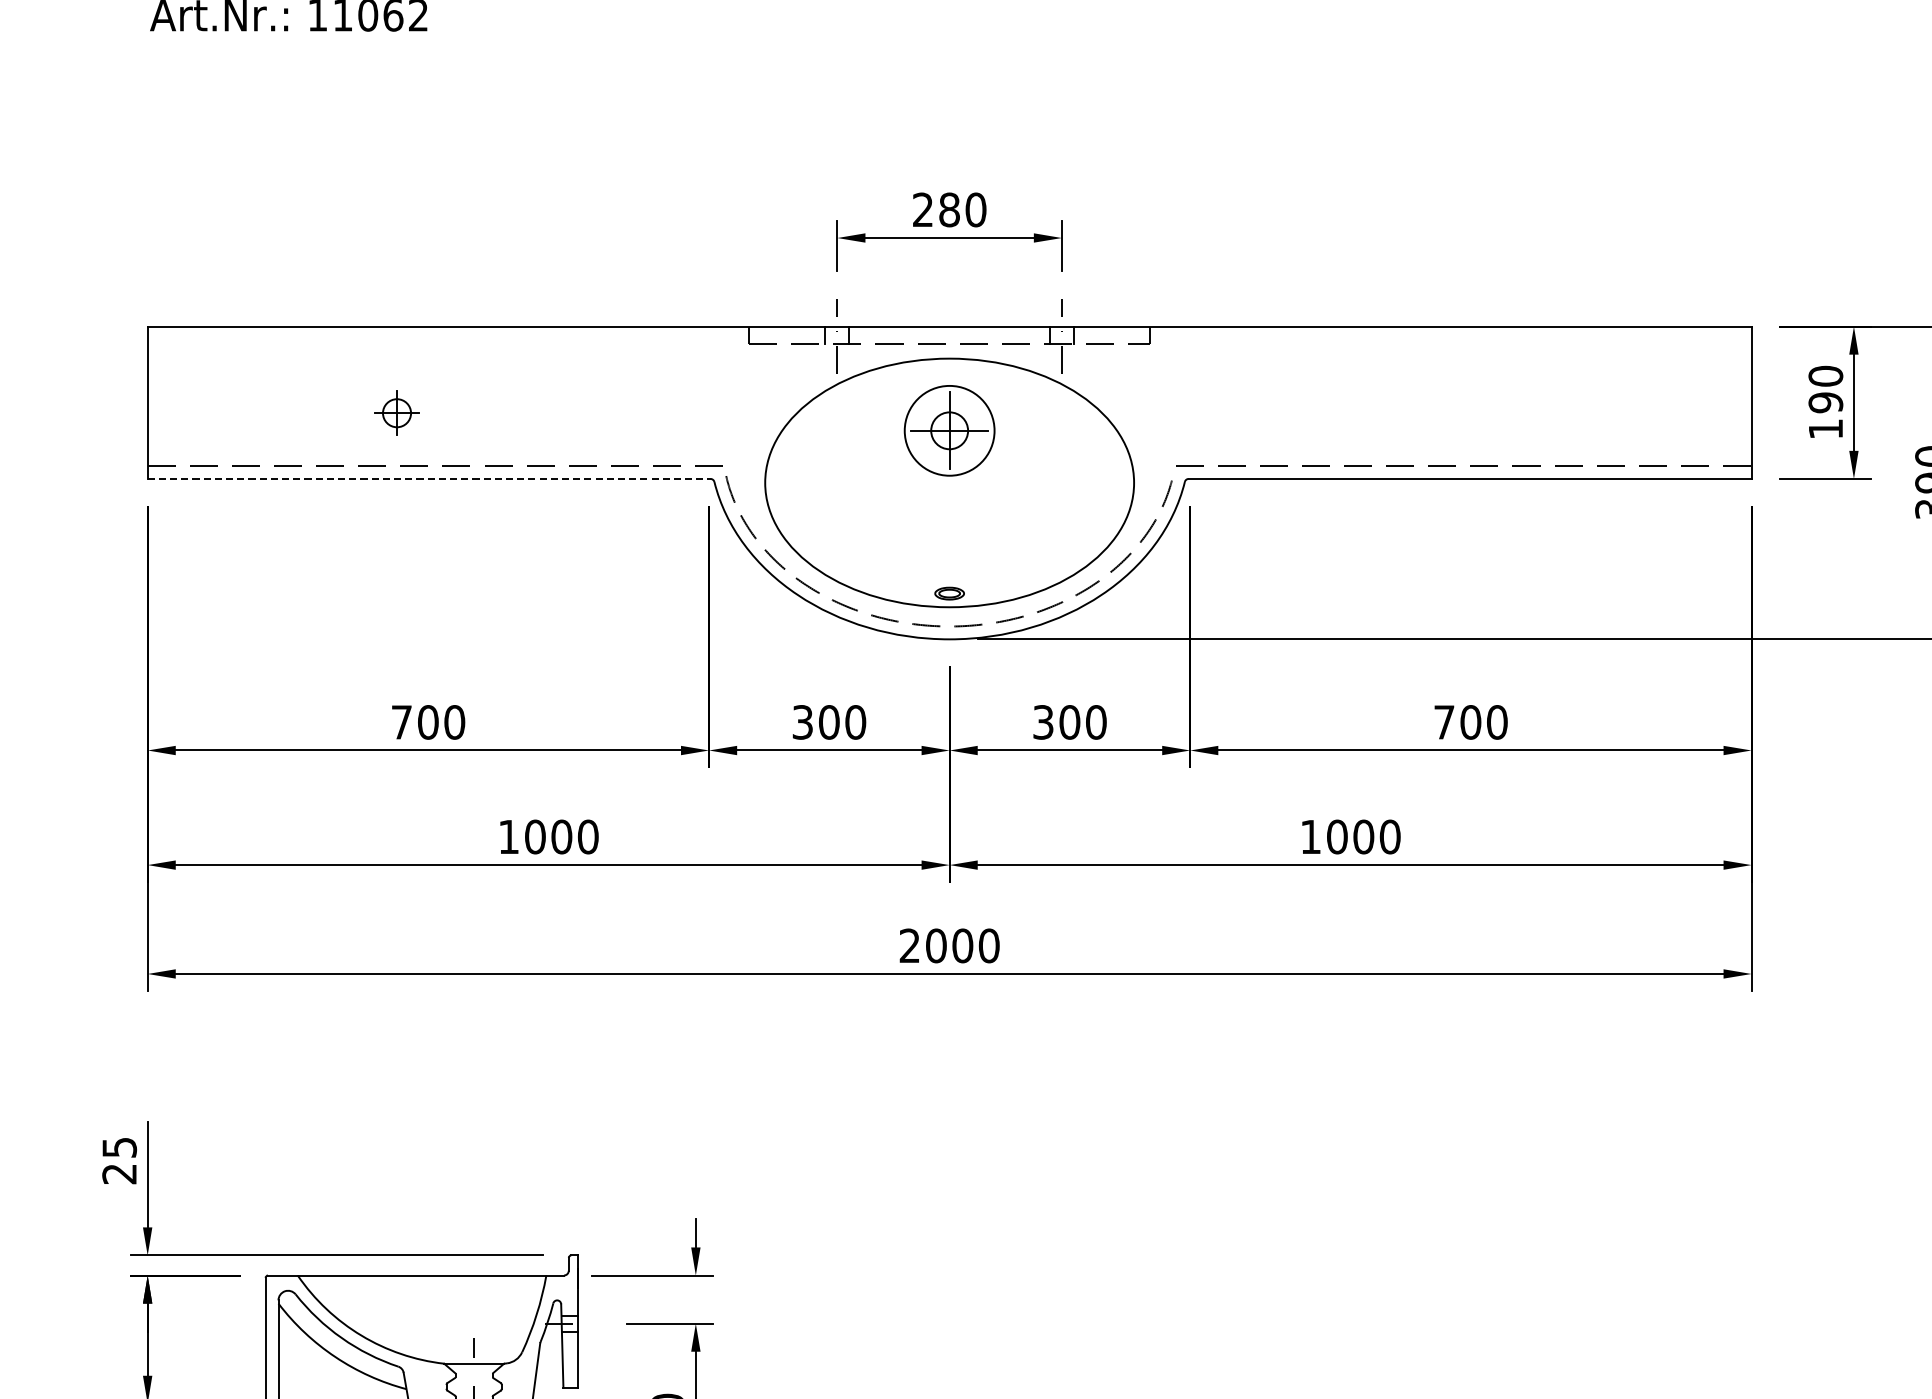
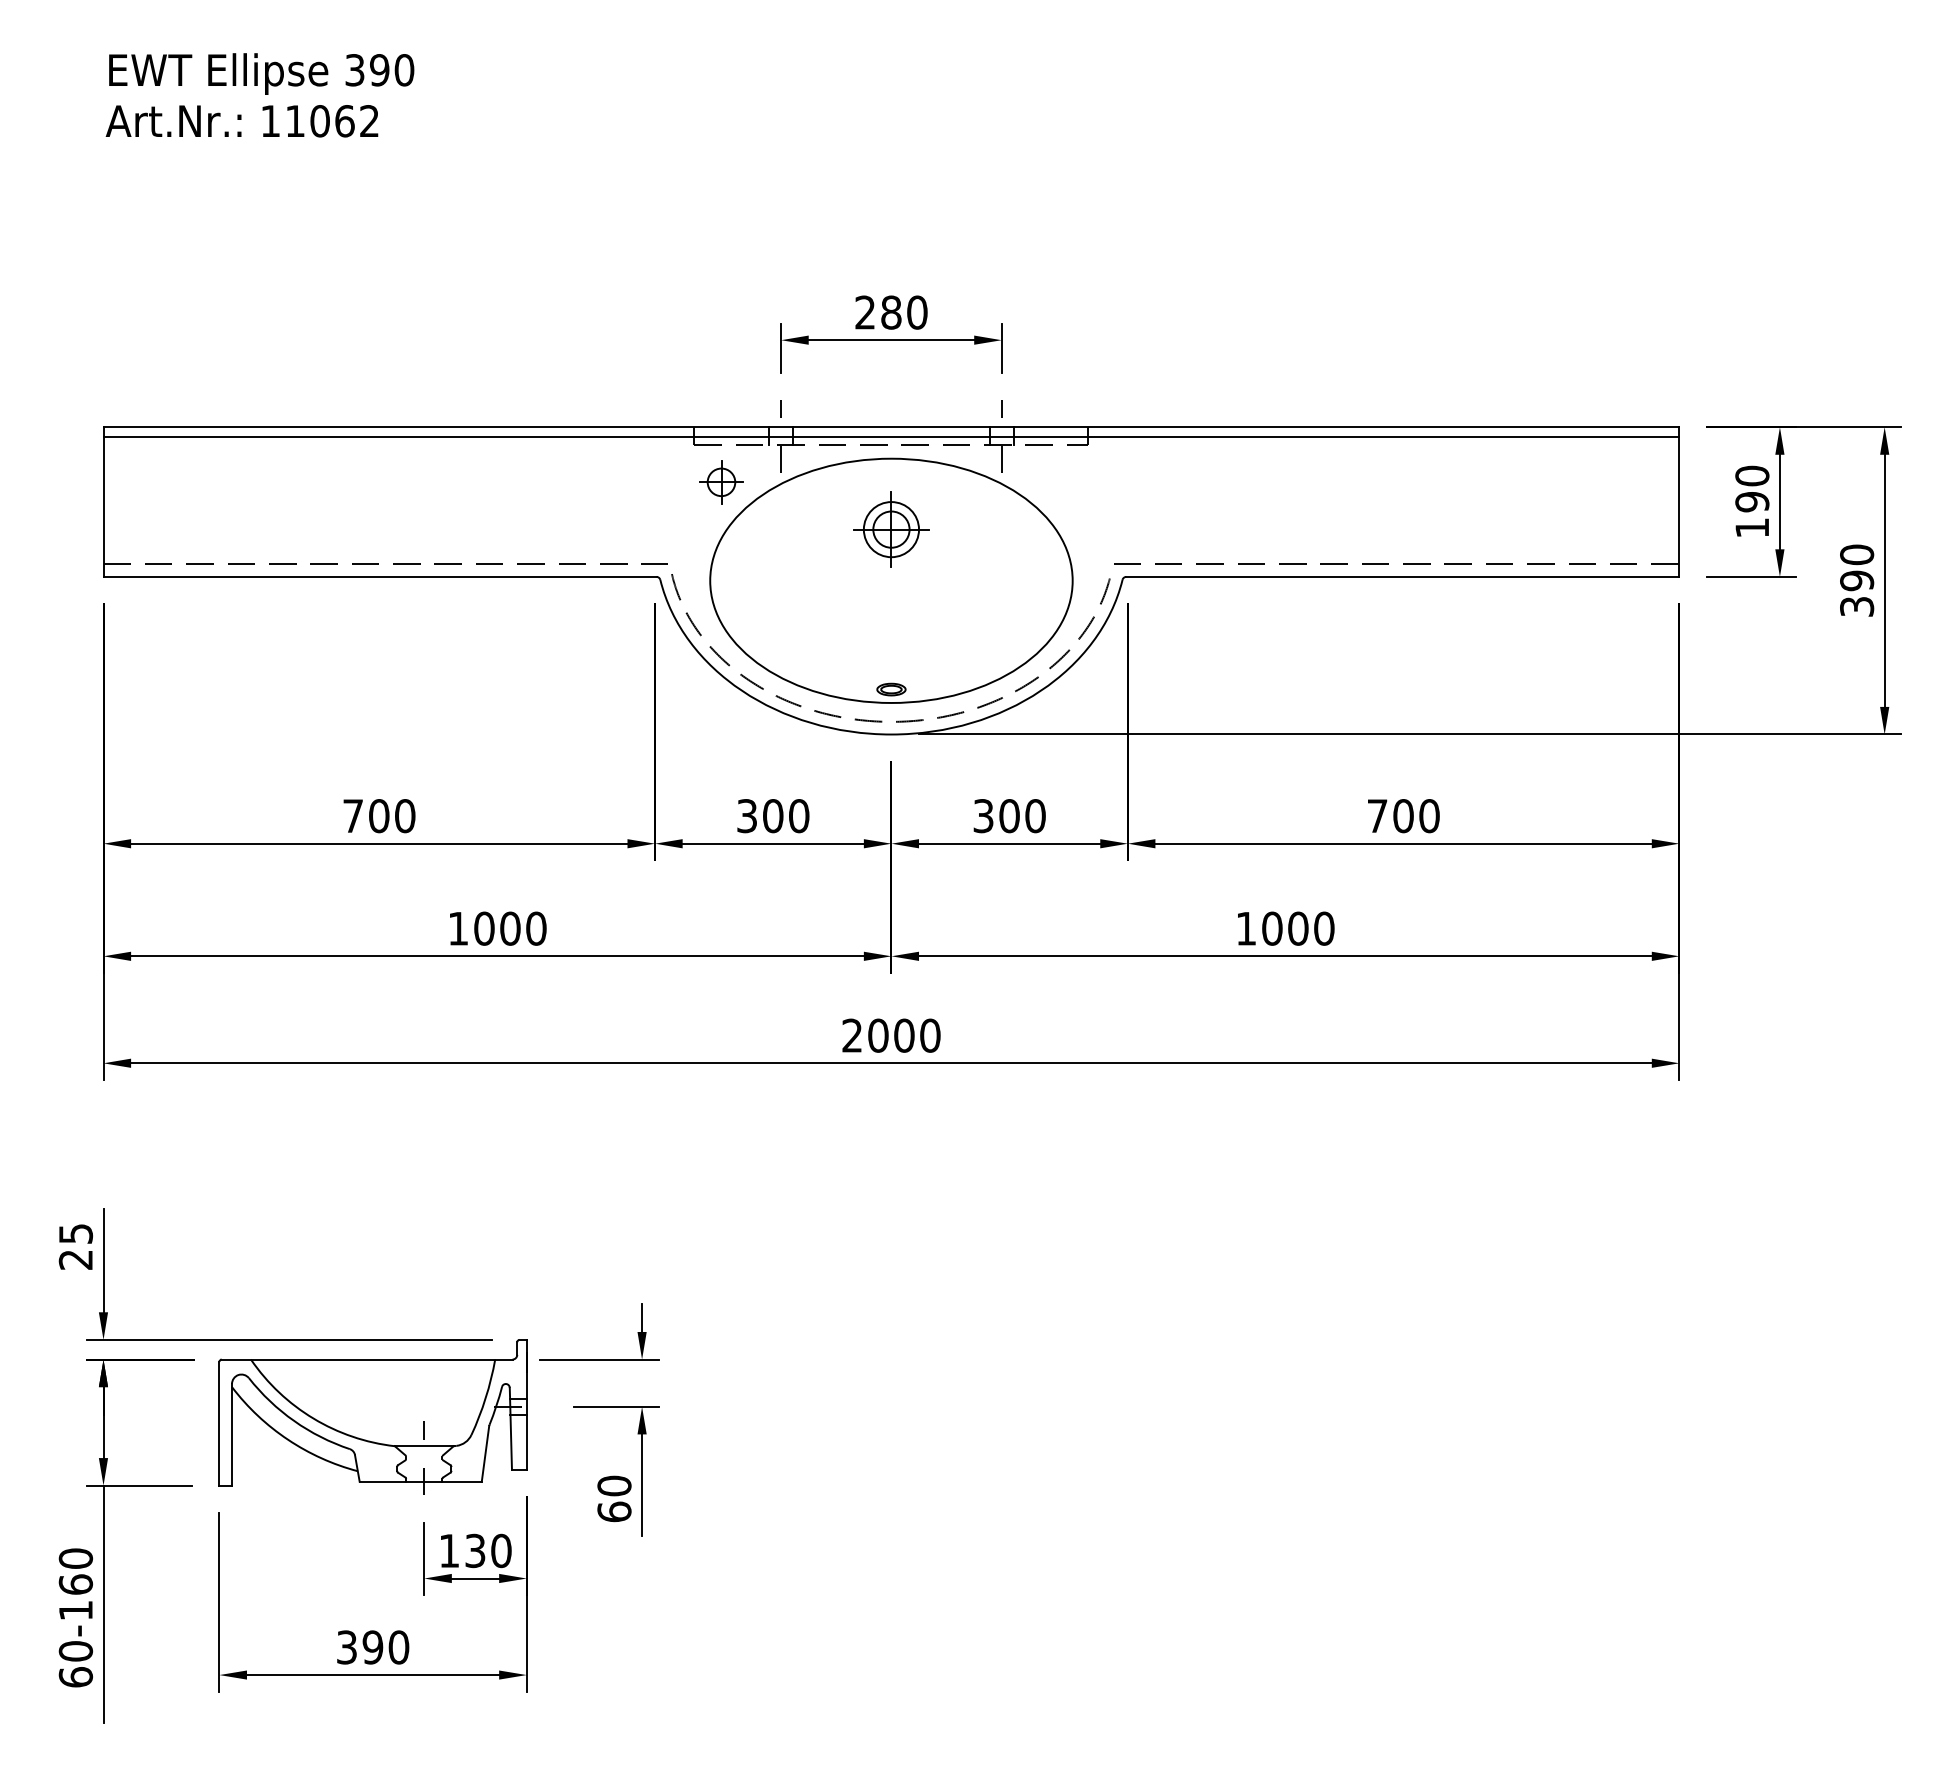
line: (949, 336) -> (891, 436), added
part: (397, 413) -> (721, 482), moved
circle: (949, 430) -> (891, 529), size x0.62
line: (429, 478) -> (380, 576), dashed -> solid

